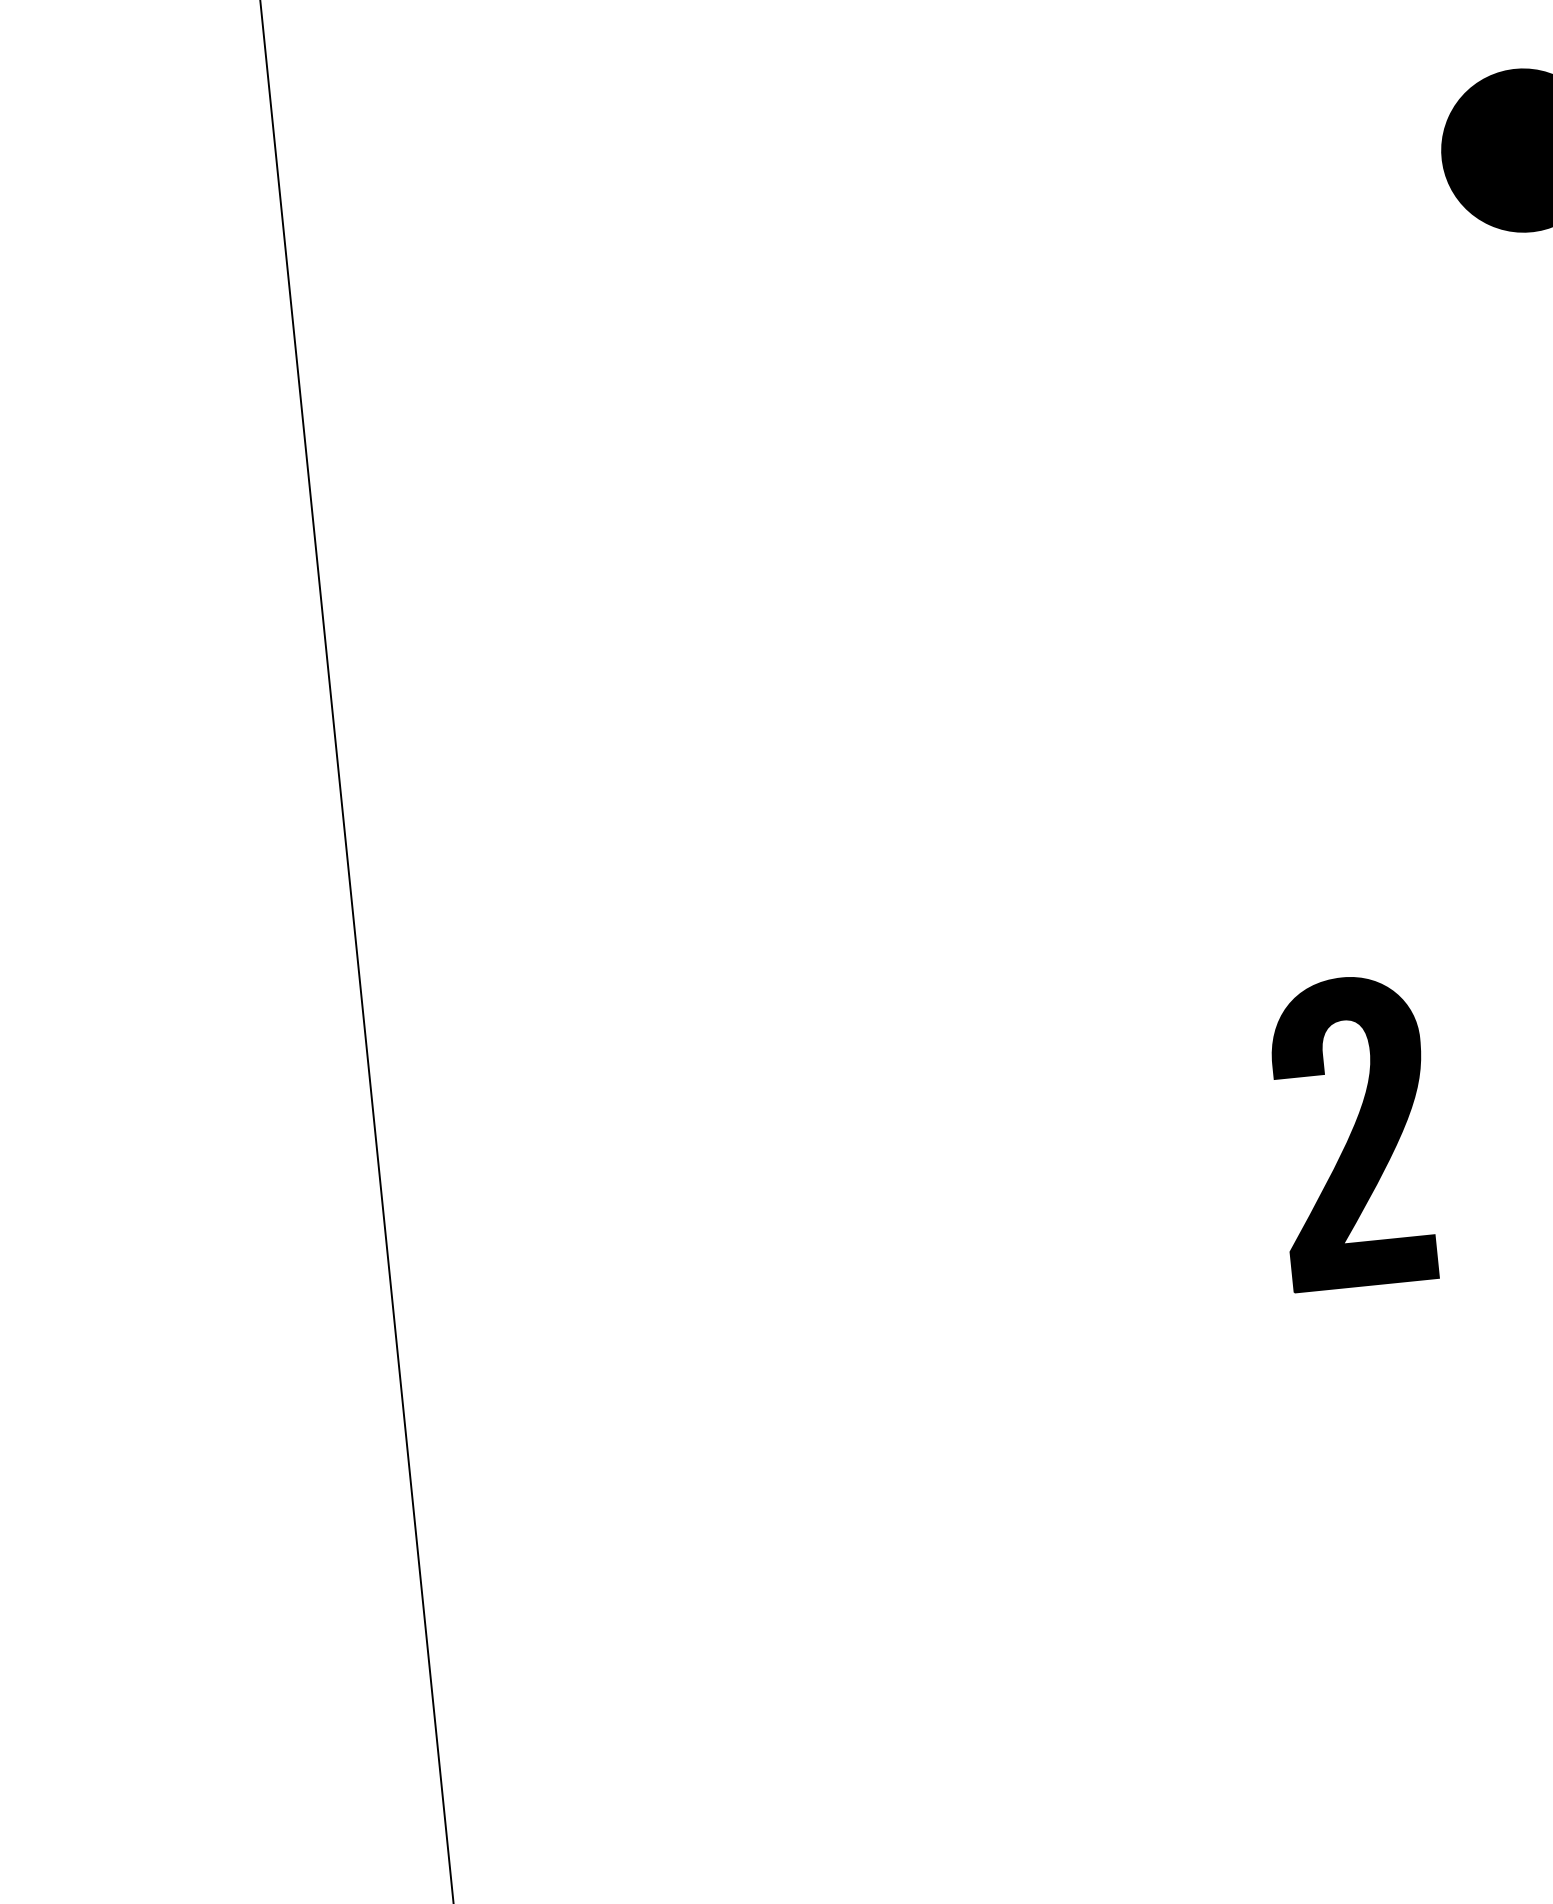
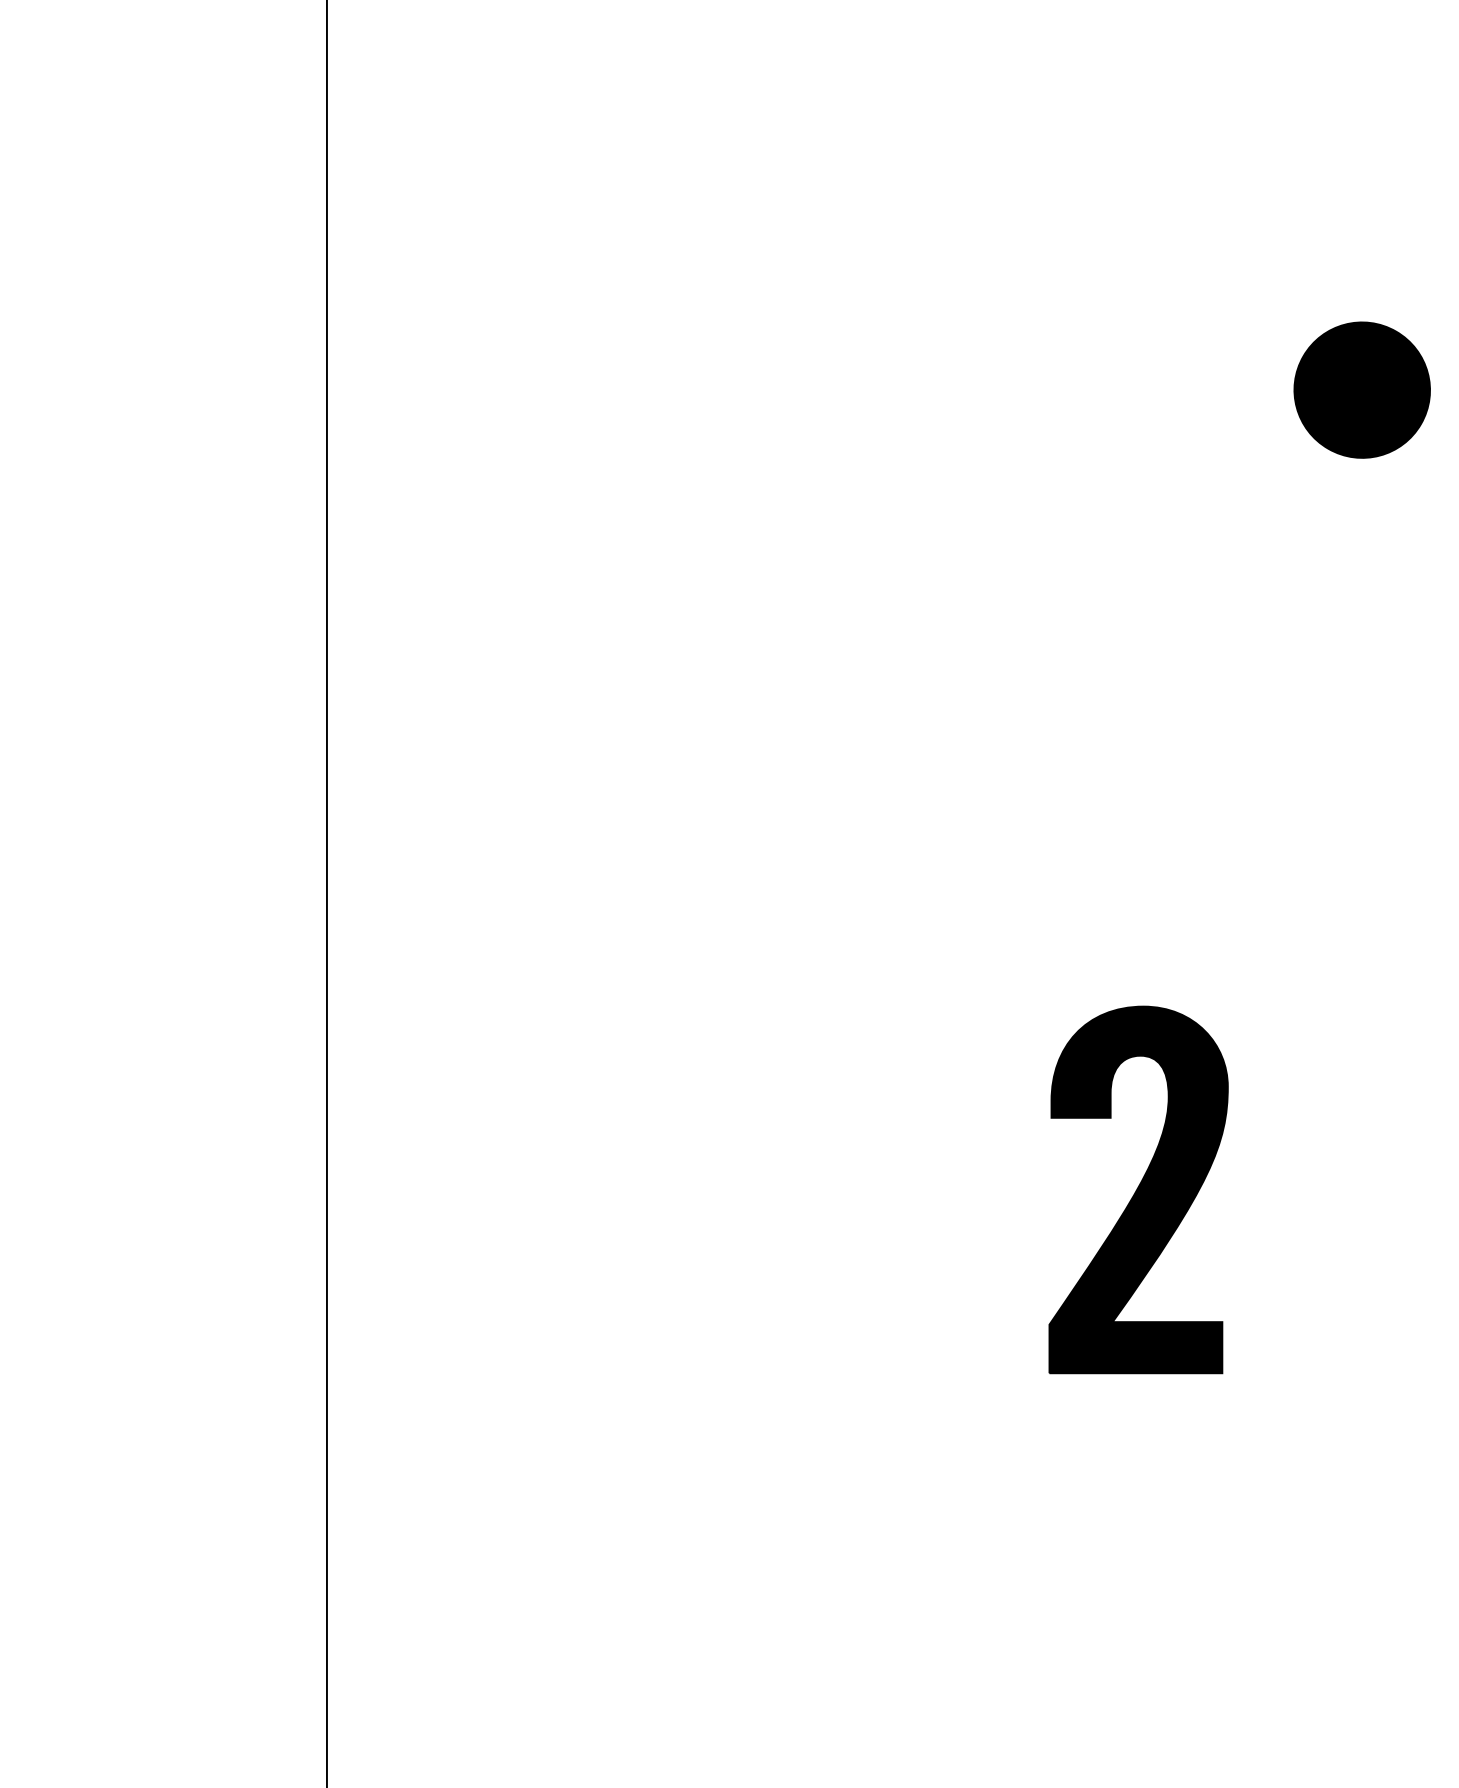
part: (1353, 1131) -> (1138, 1189), size x1.43

